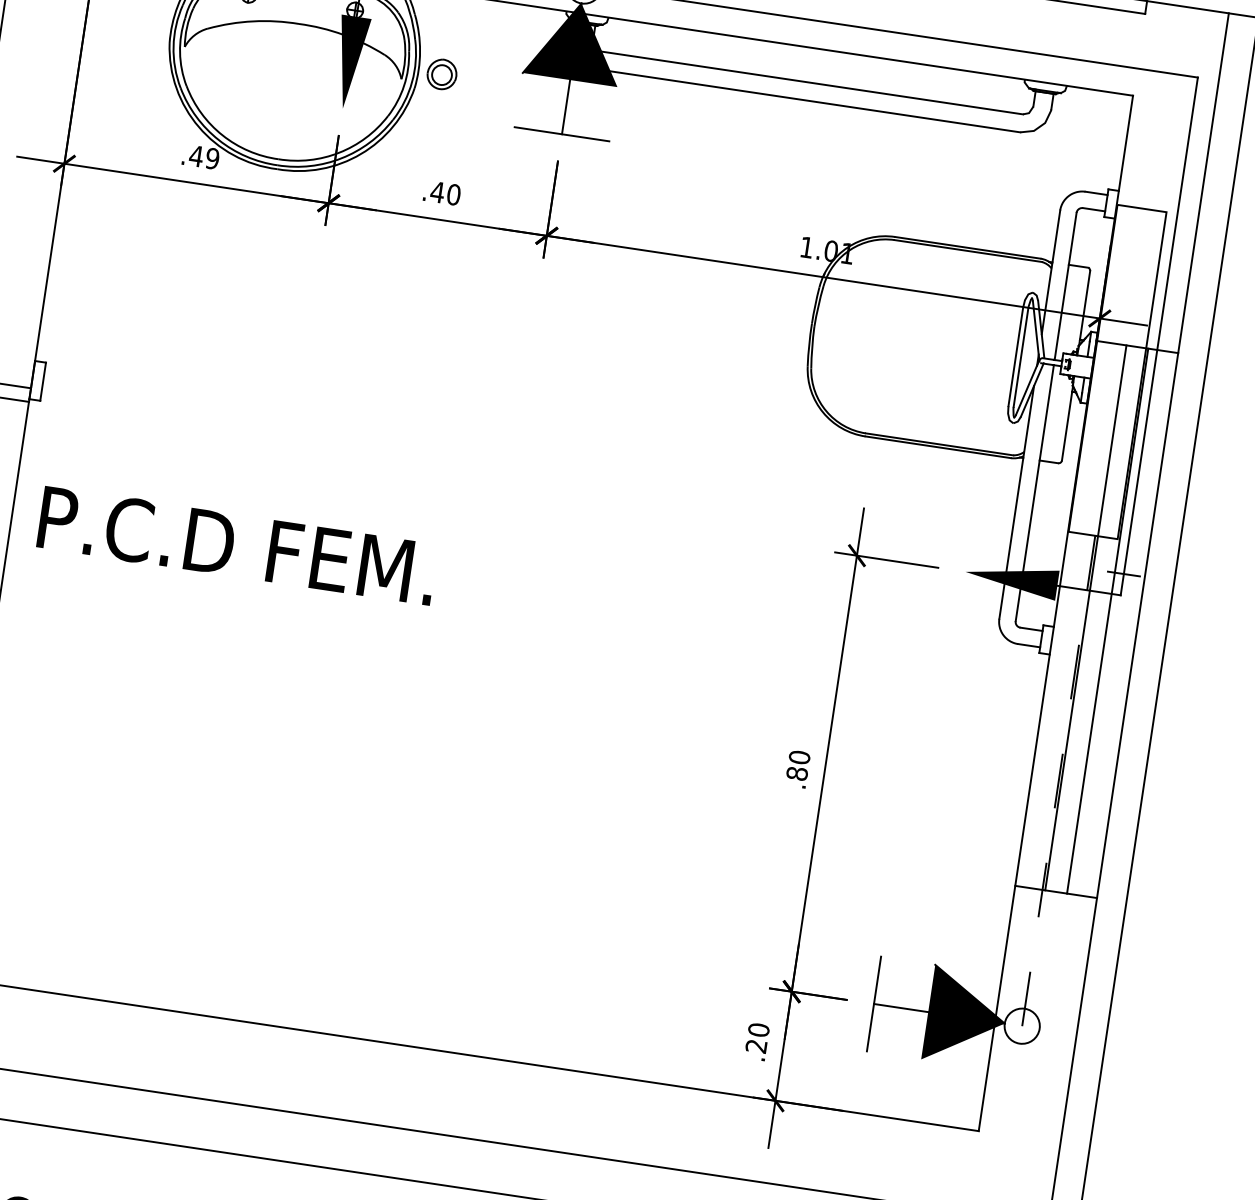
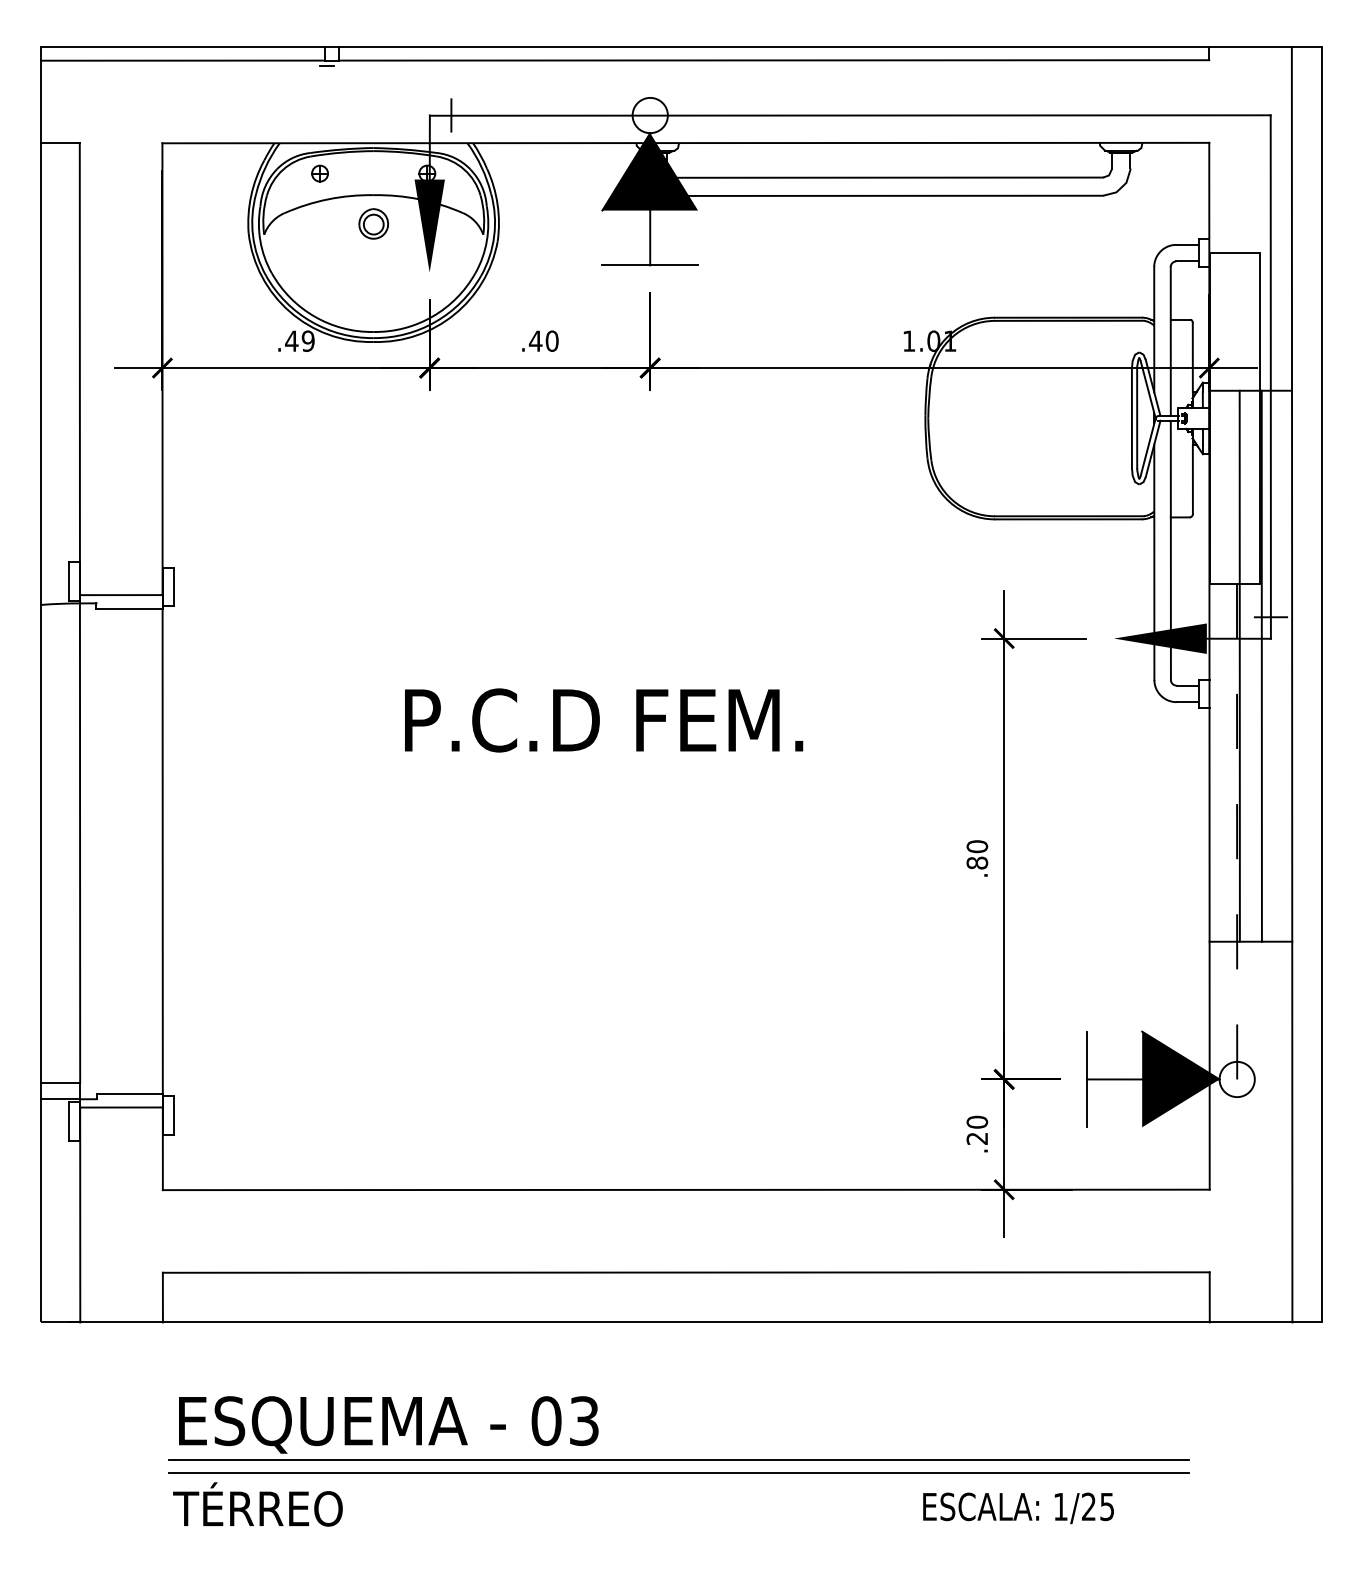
part: (441, 73) -> (373, 223), moved
text: (237, 545) -> (604, 720), moved

